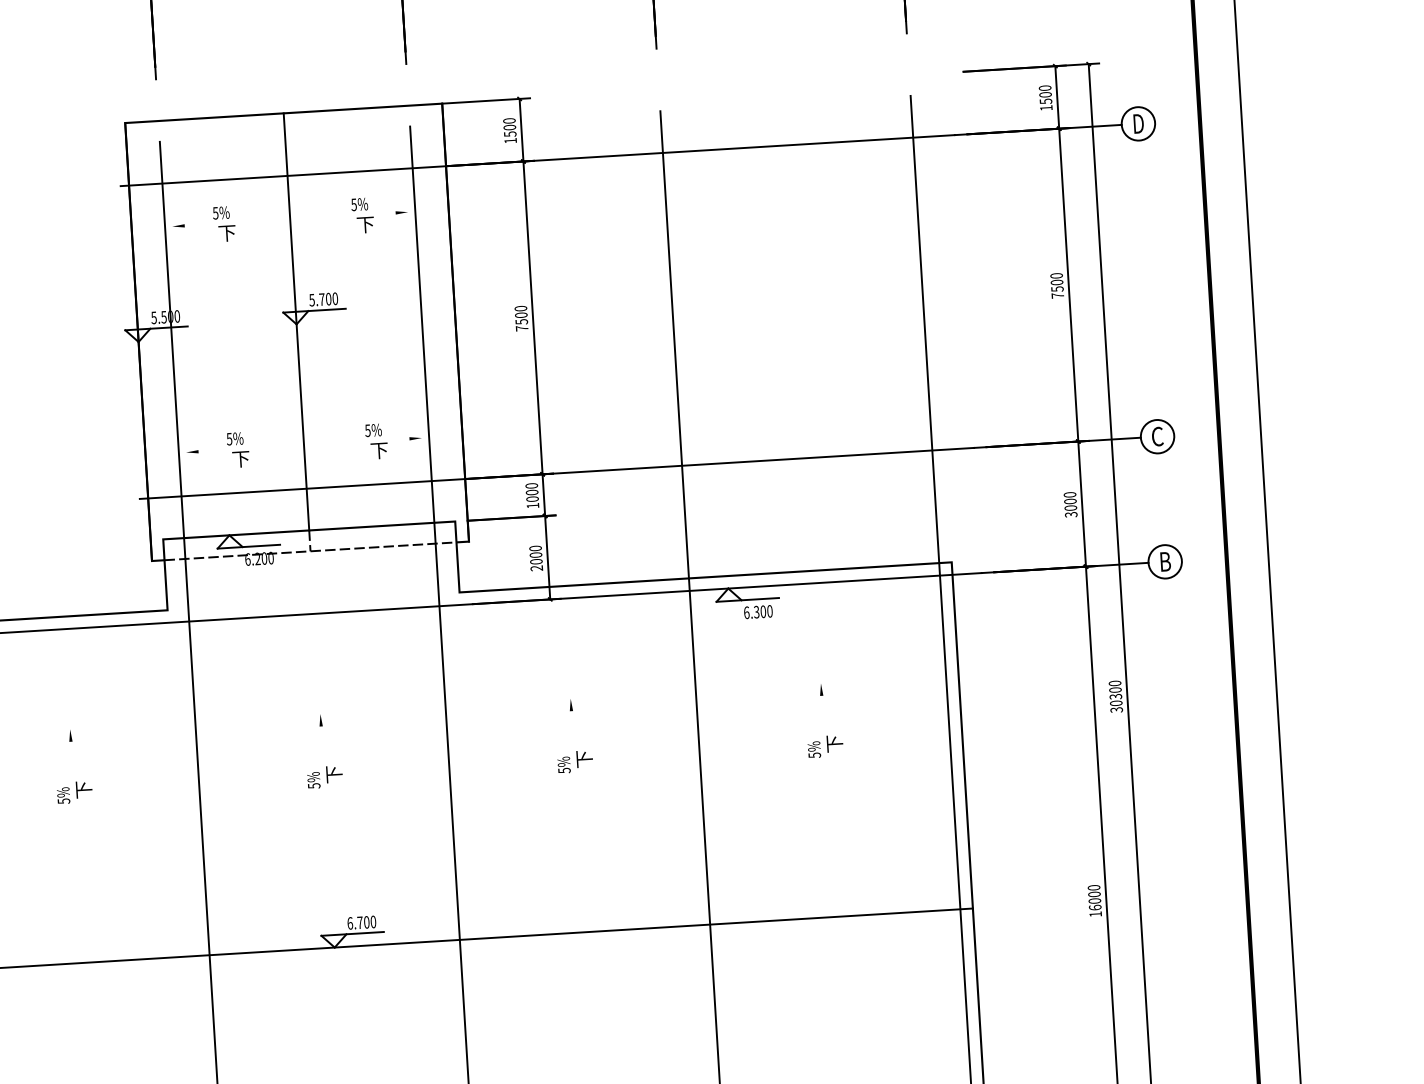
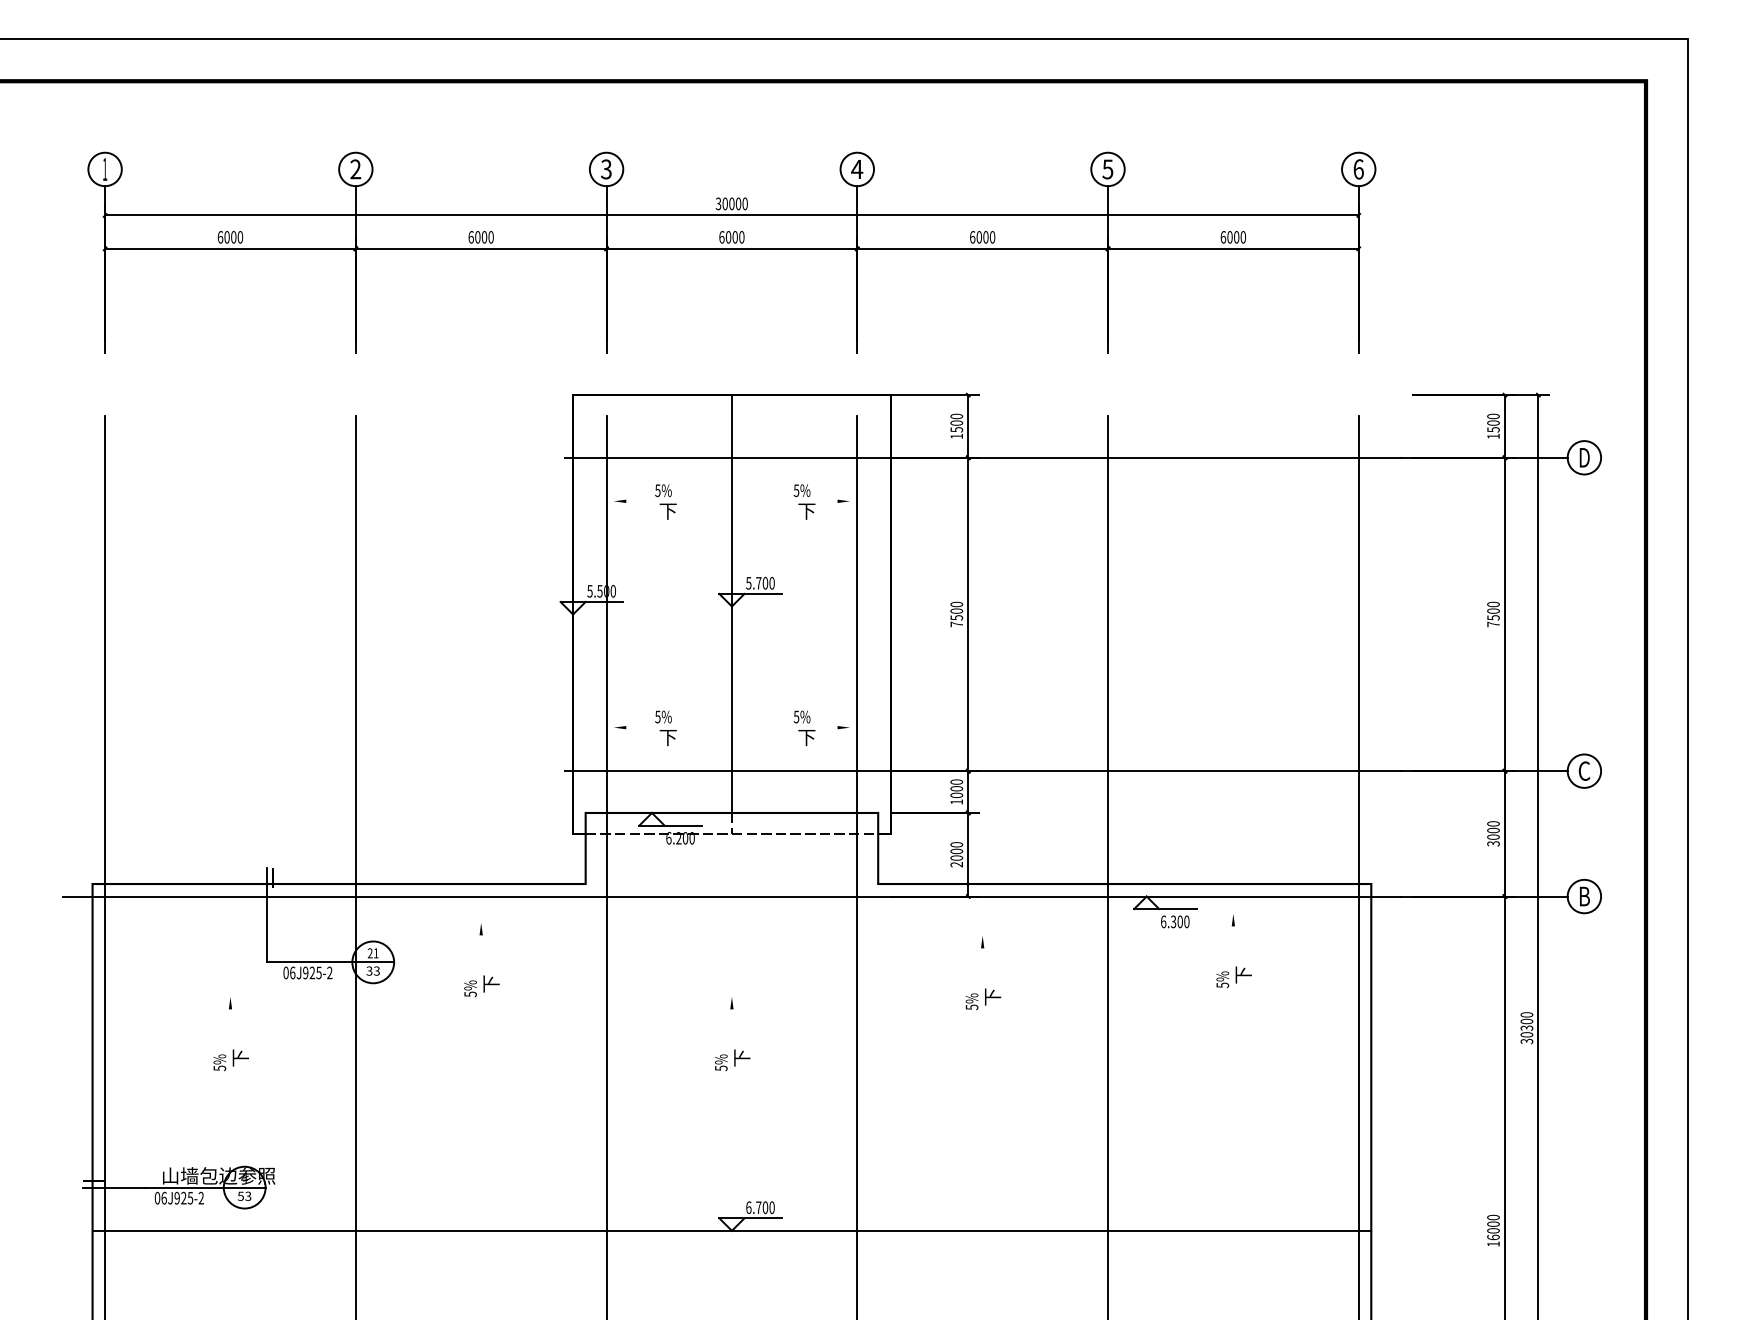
text: (823, 720) -> (1233, 951), moved
text: (573, 736) -> (983, 973), moved
text: (72, 766) -> (481, 960), moved

